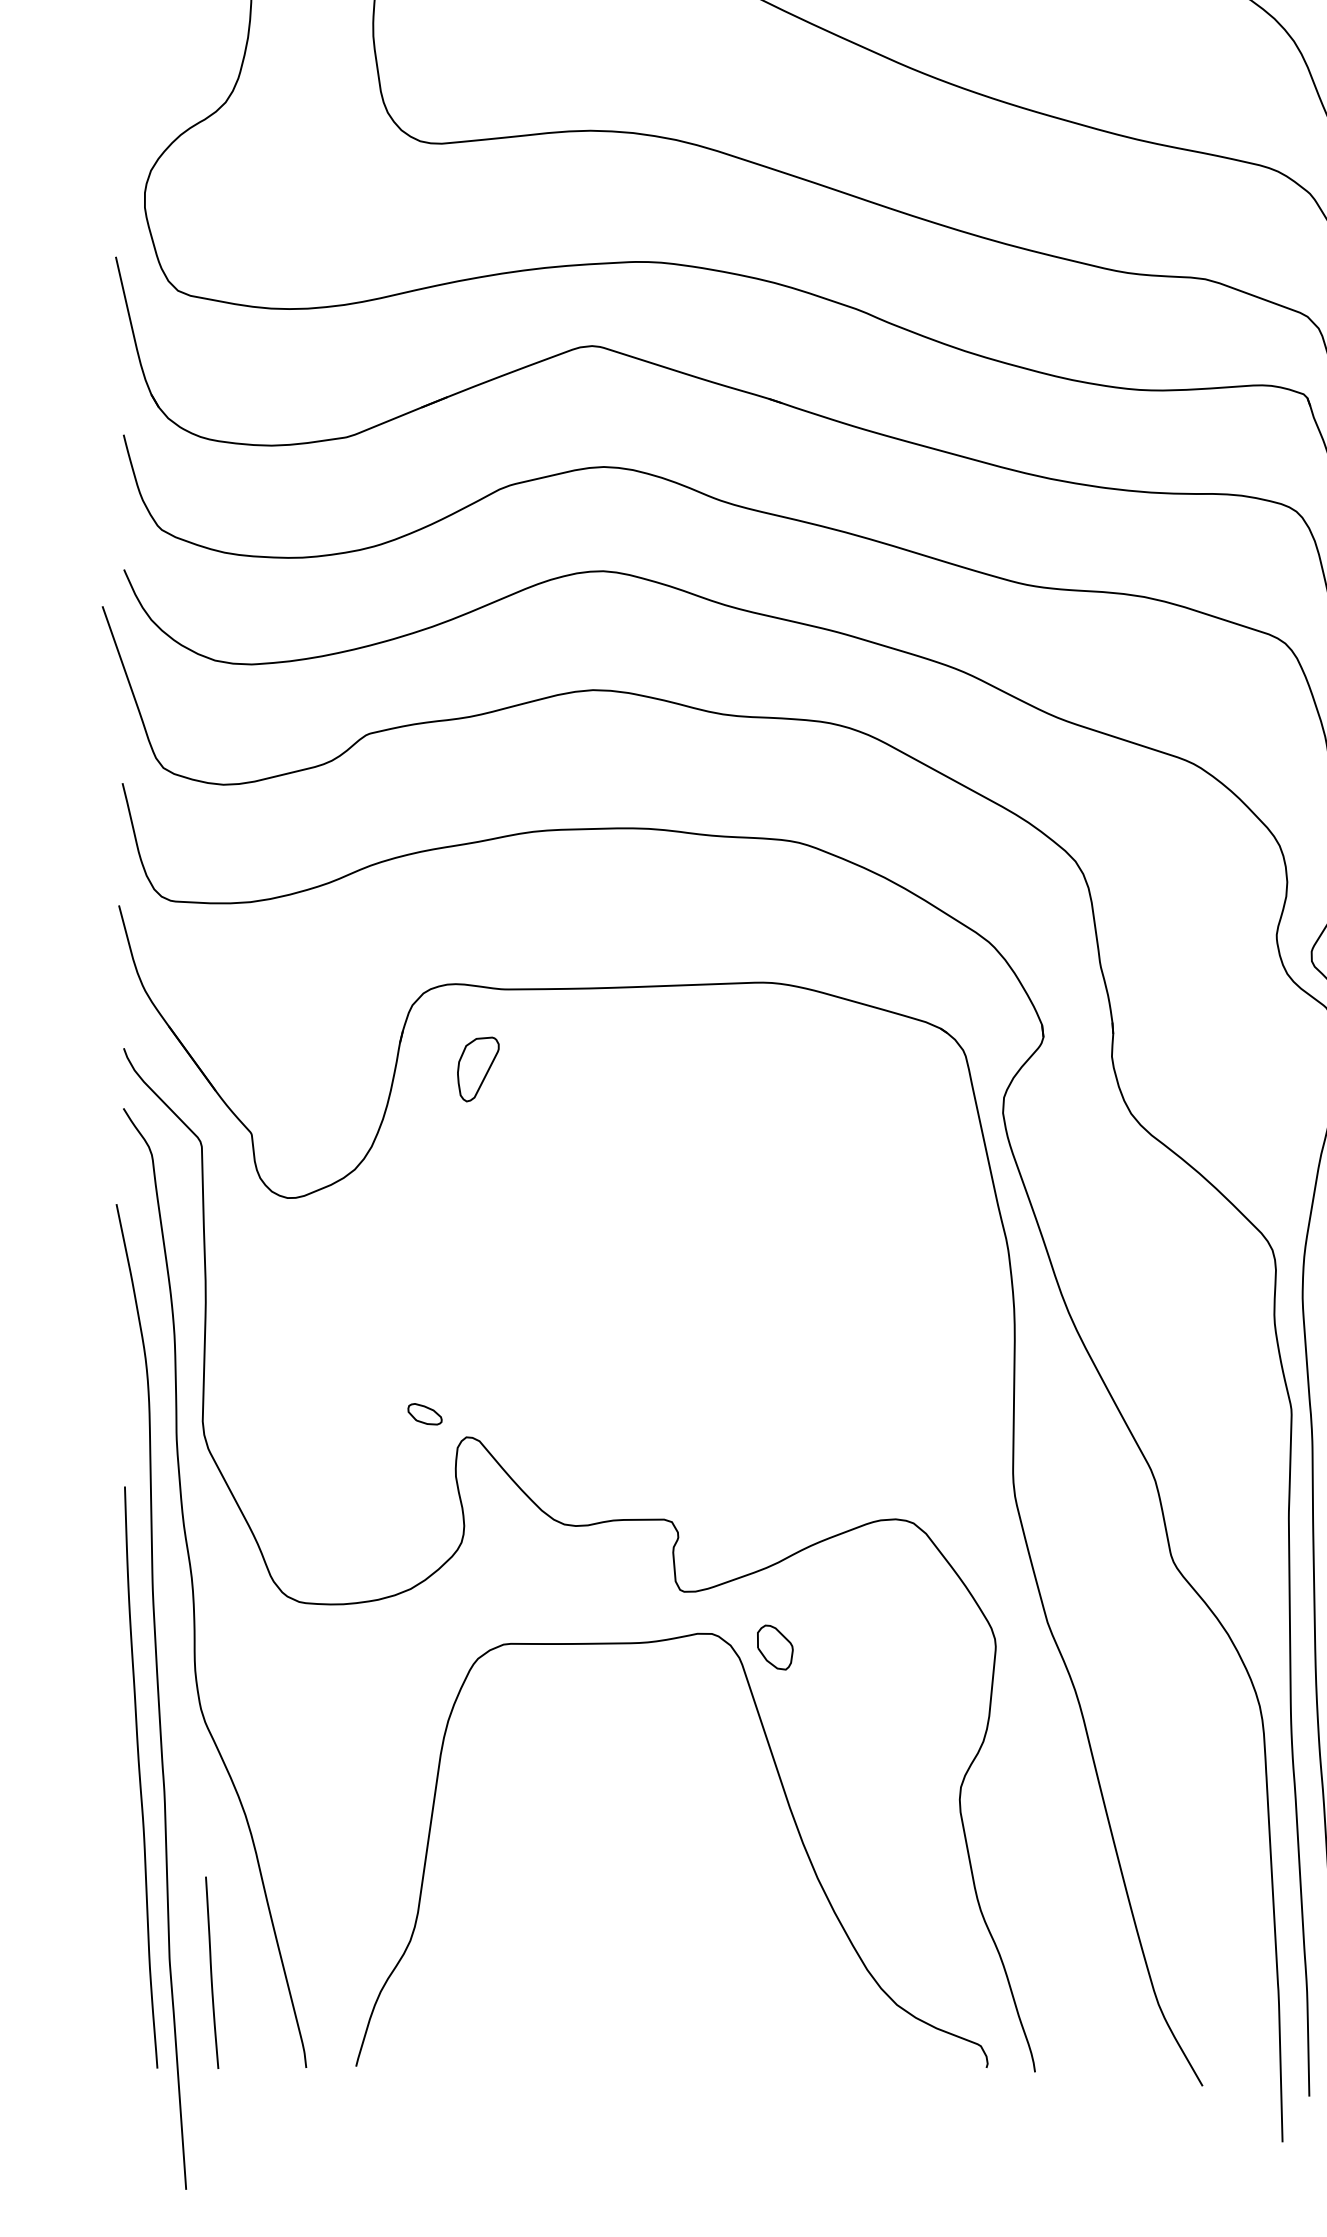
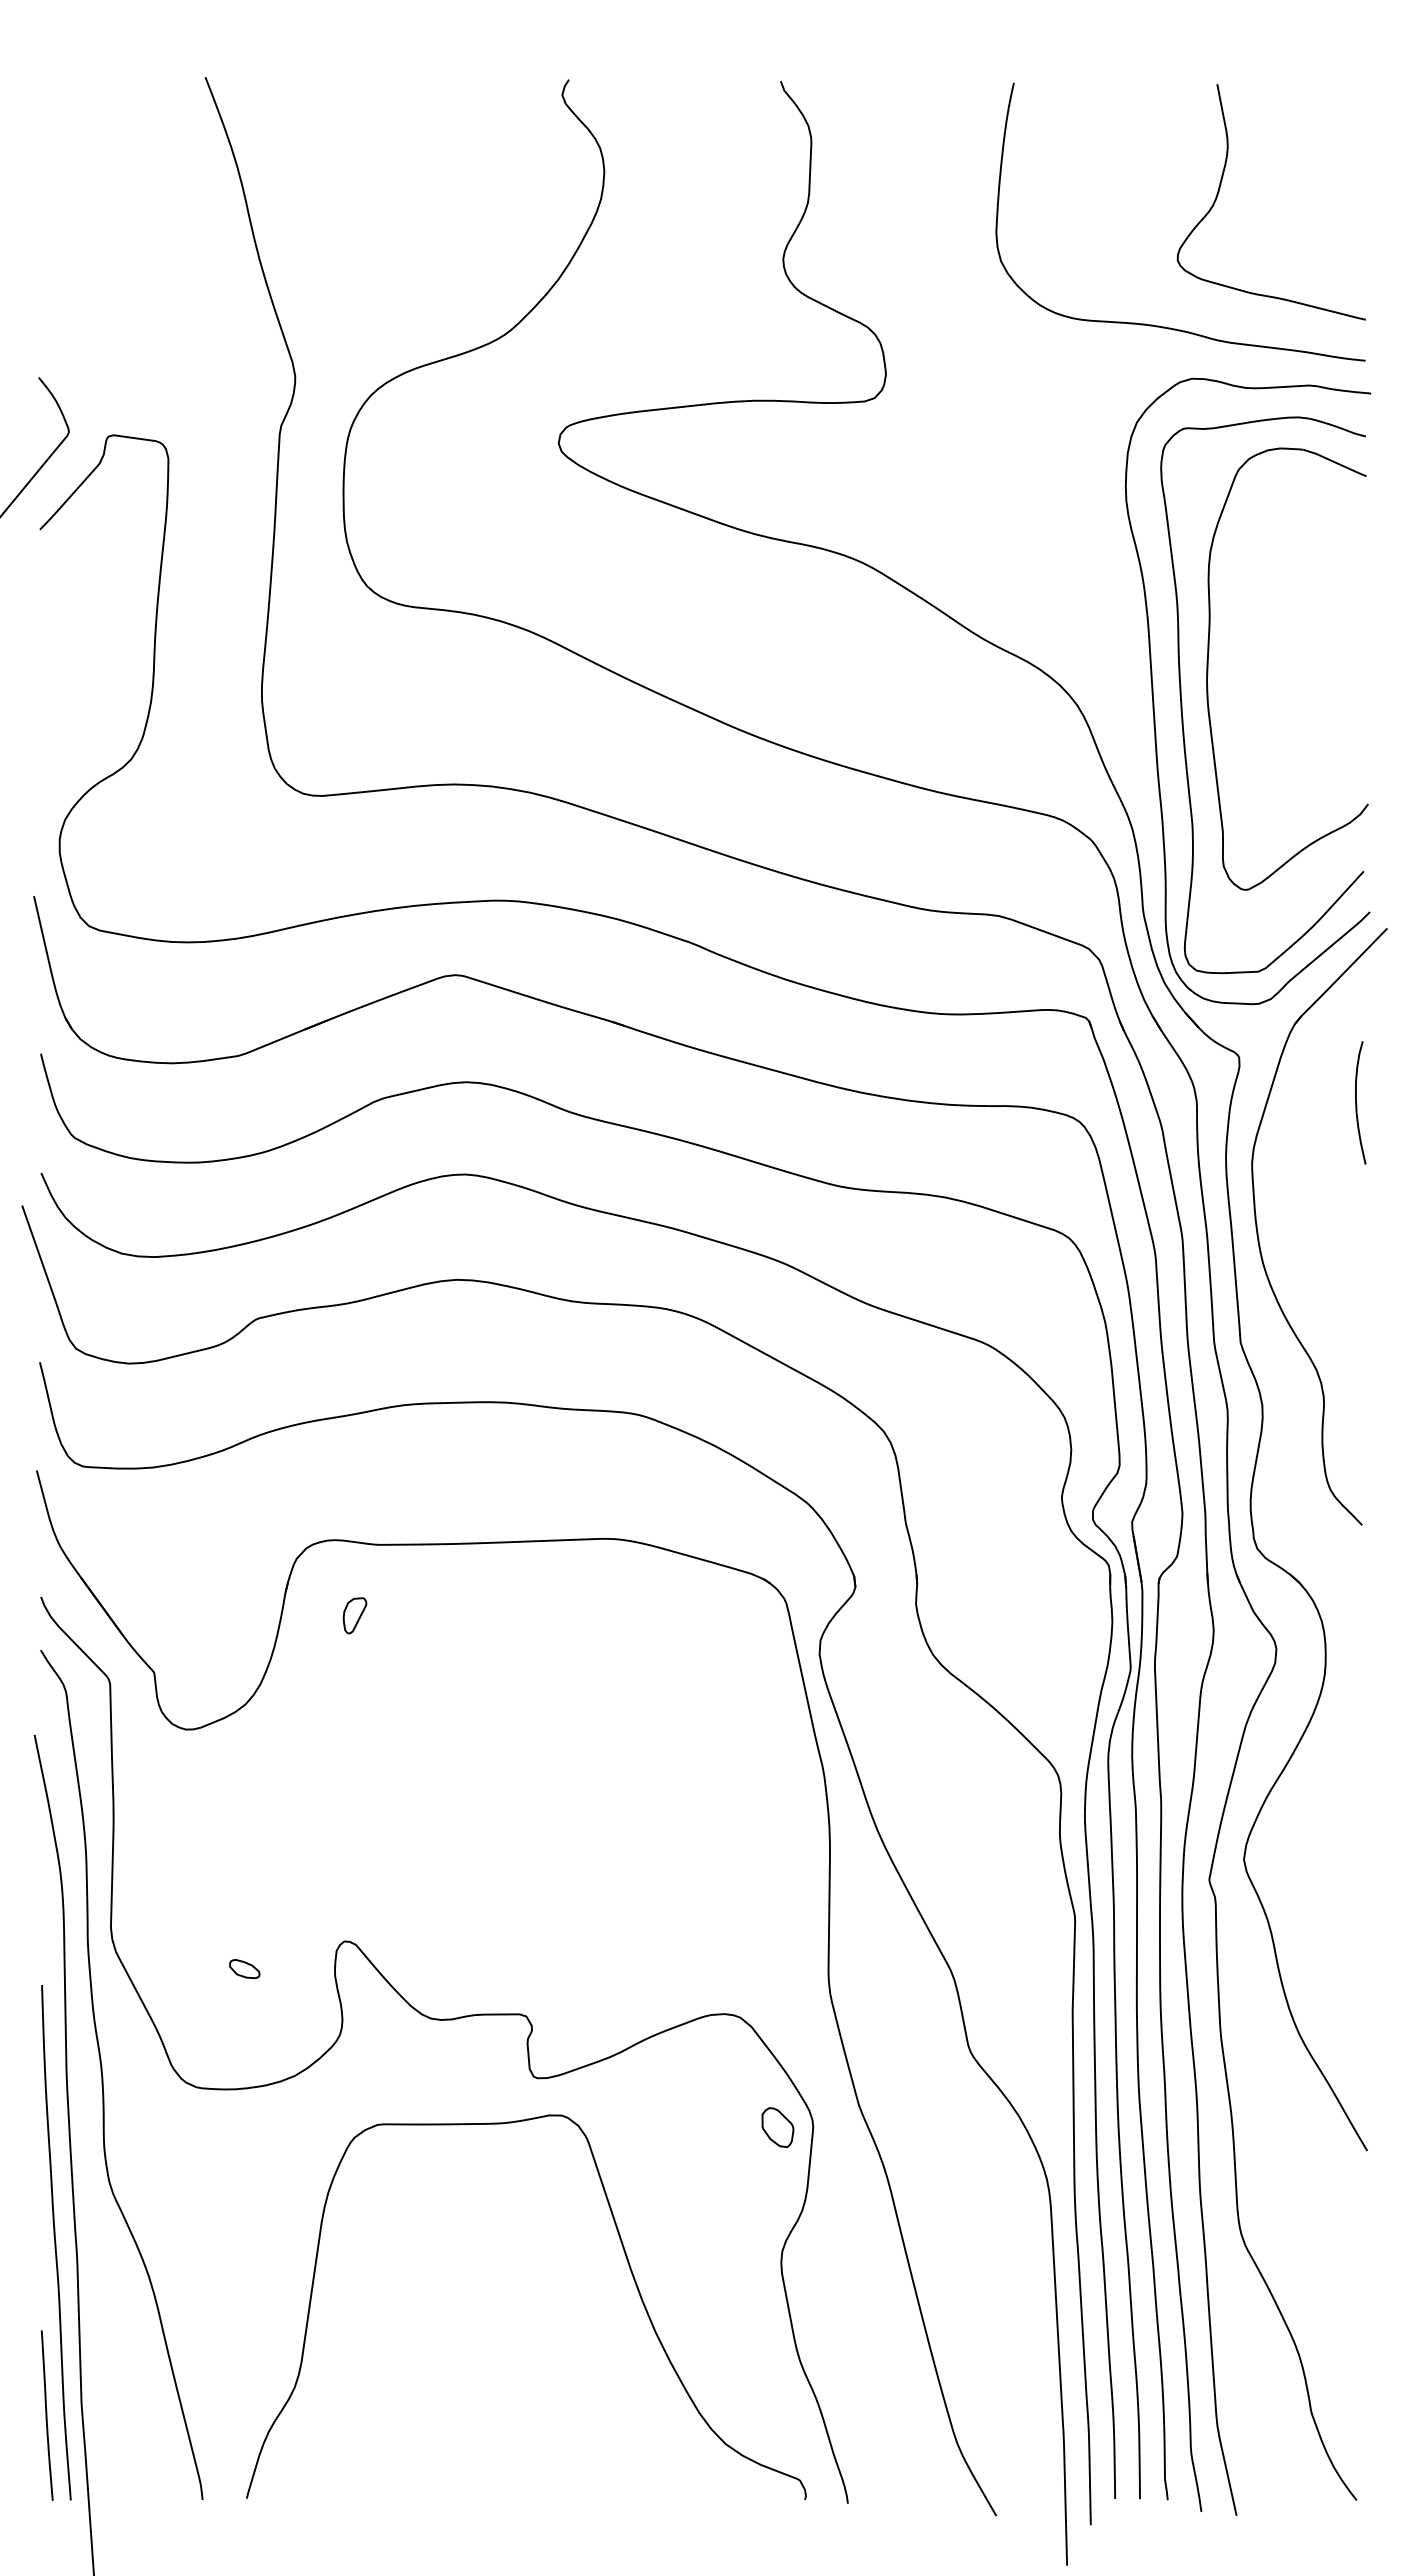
part: (477, 1069) -> (354, 1615), size x0.62
part: (424, 1414) -> (244, 1969), moved
part: (774, 1647) -> (777, 2127), moved
curve: (211, 1972) -> (46, 2415), moved

